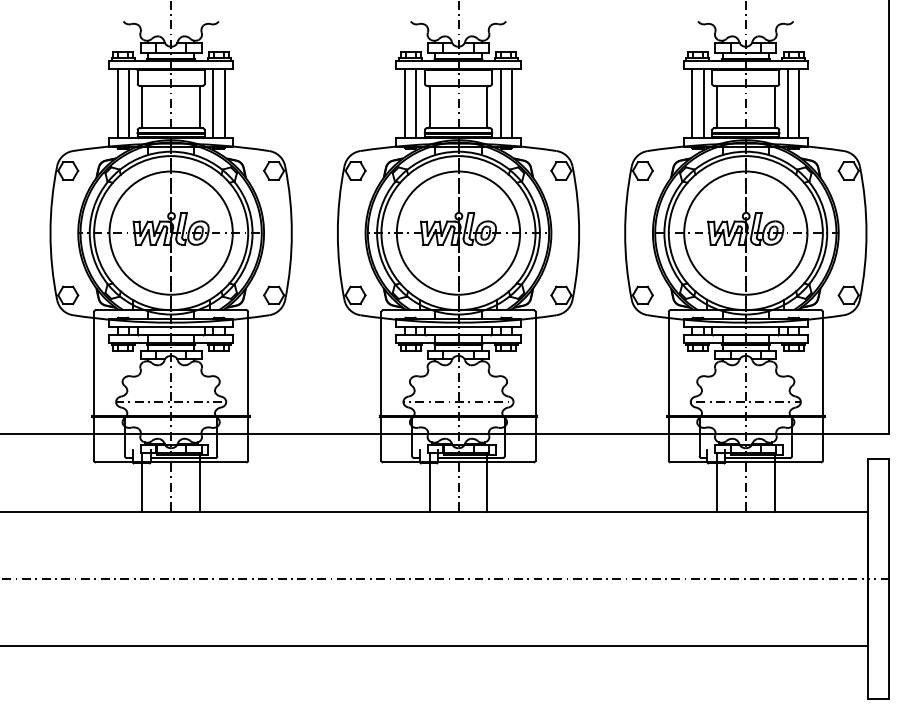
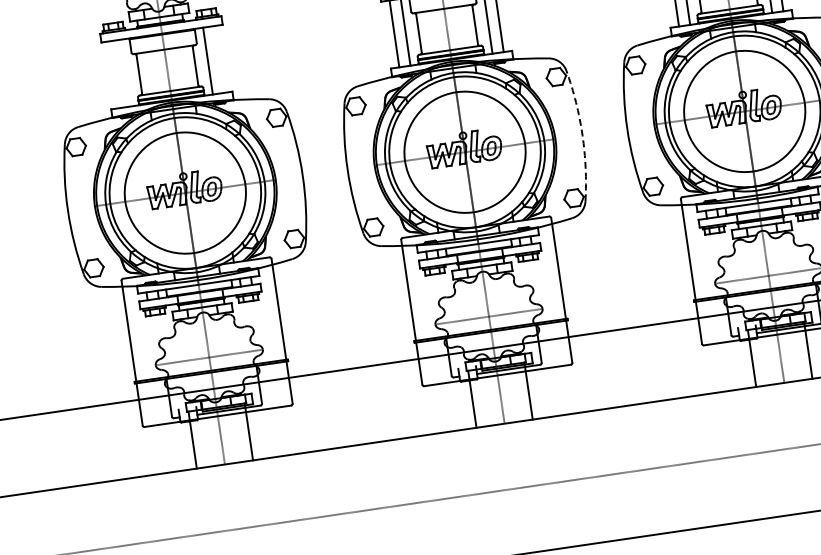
line: (117, 103) -> (114, 74), removed
line: (129, 103) -> (126, 72), removed
line: (224, 103) -> (218, 59), removed
arc: (579, 233) -> (582, 135), solid -> dashed

